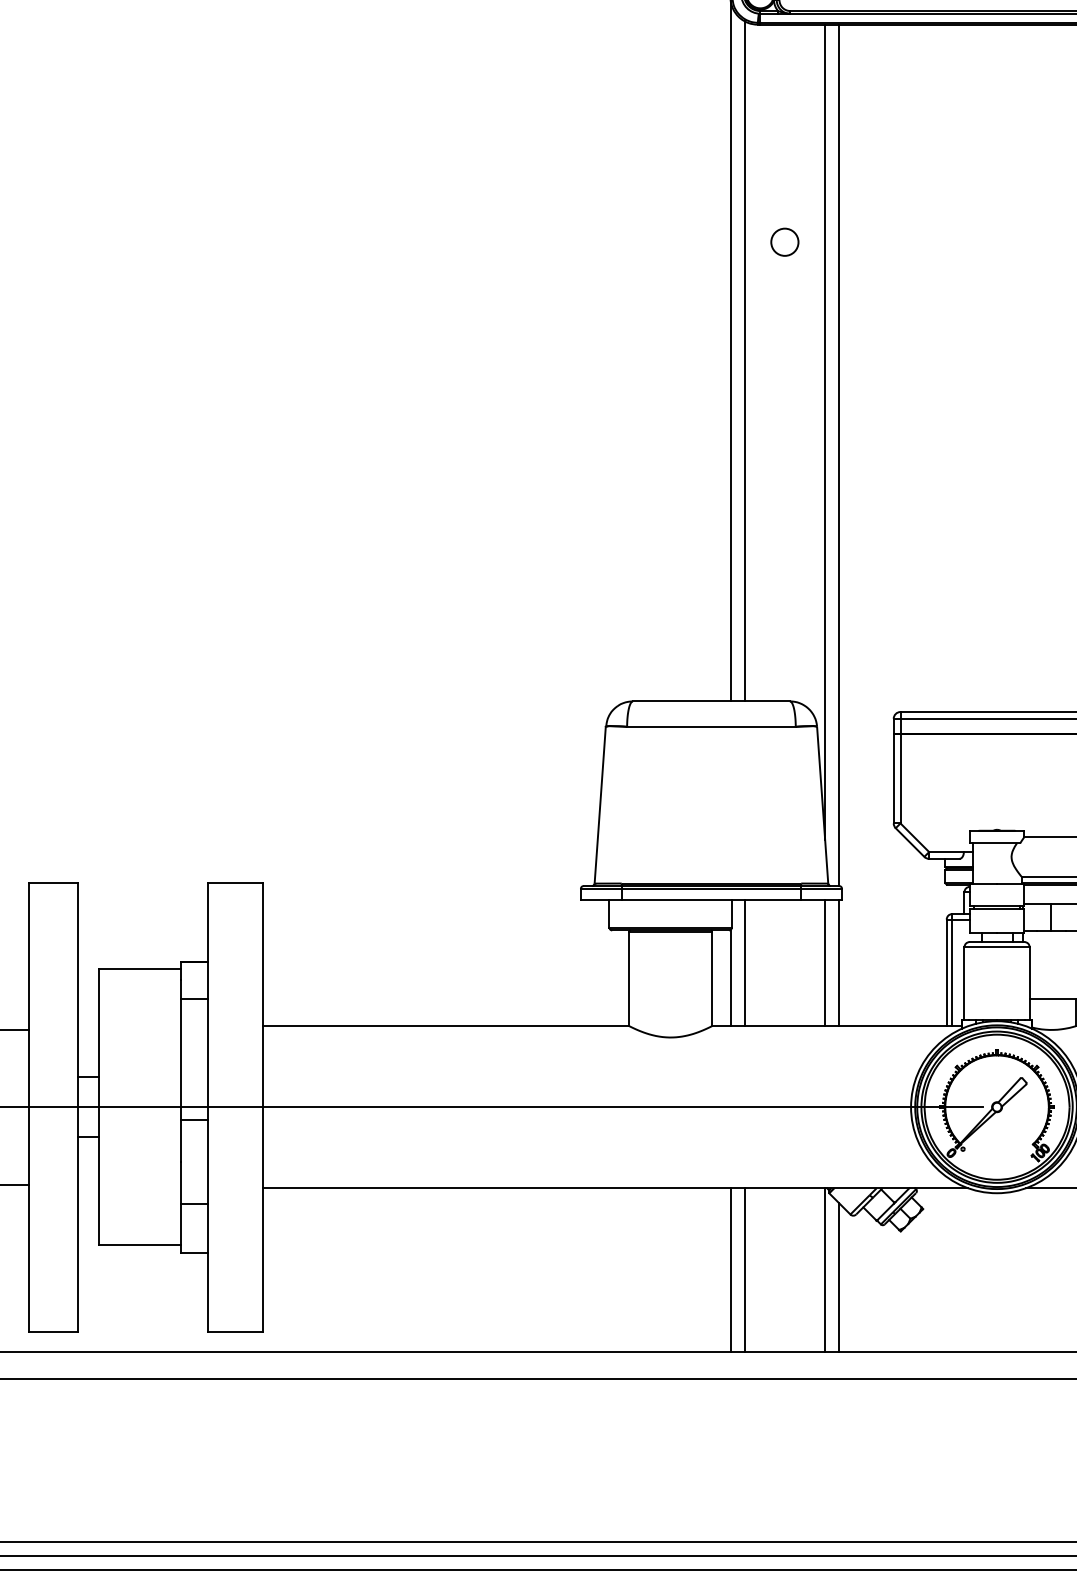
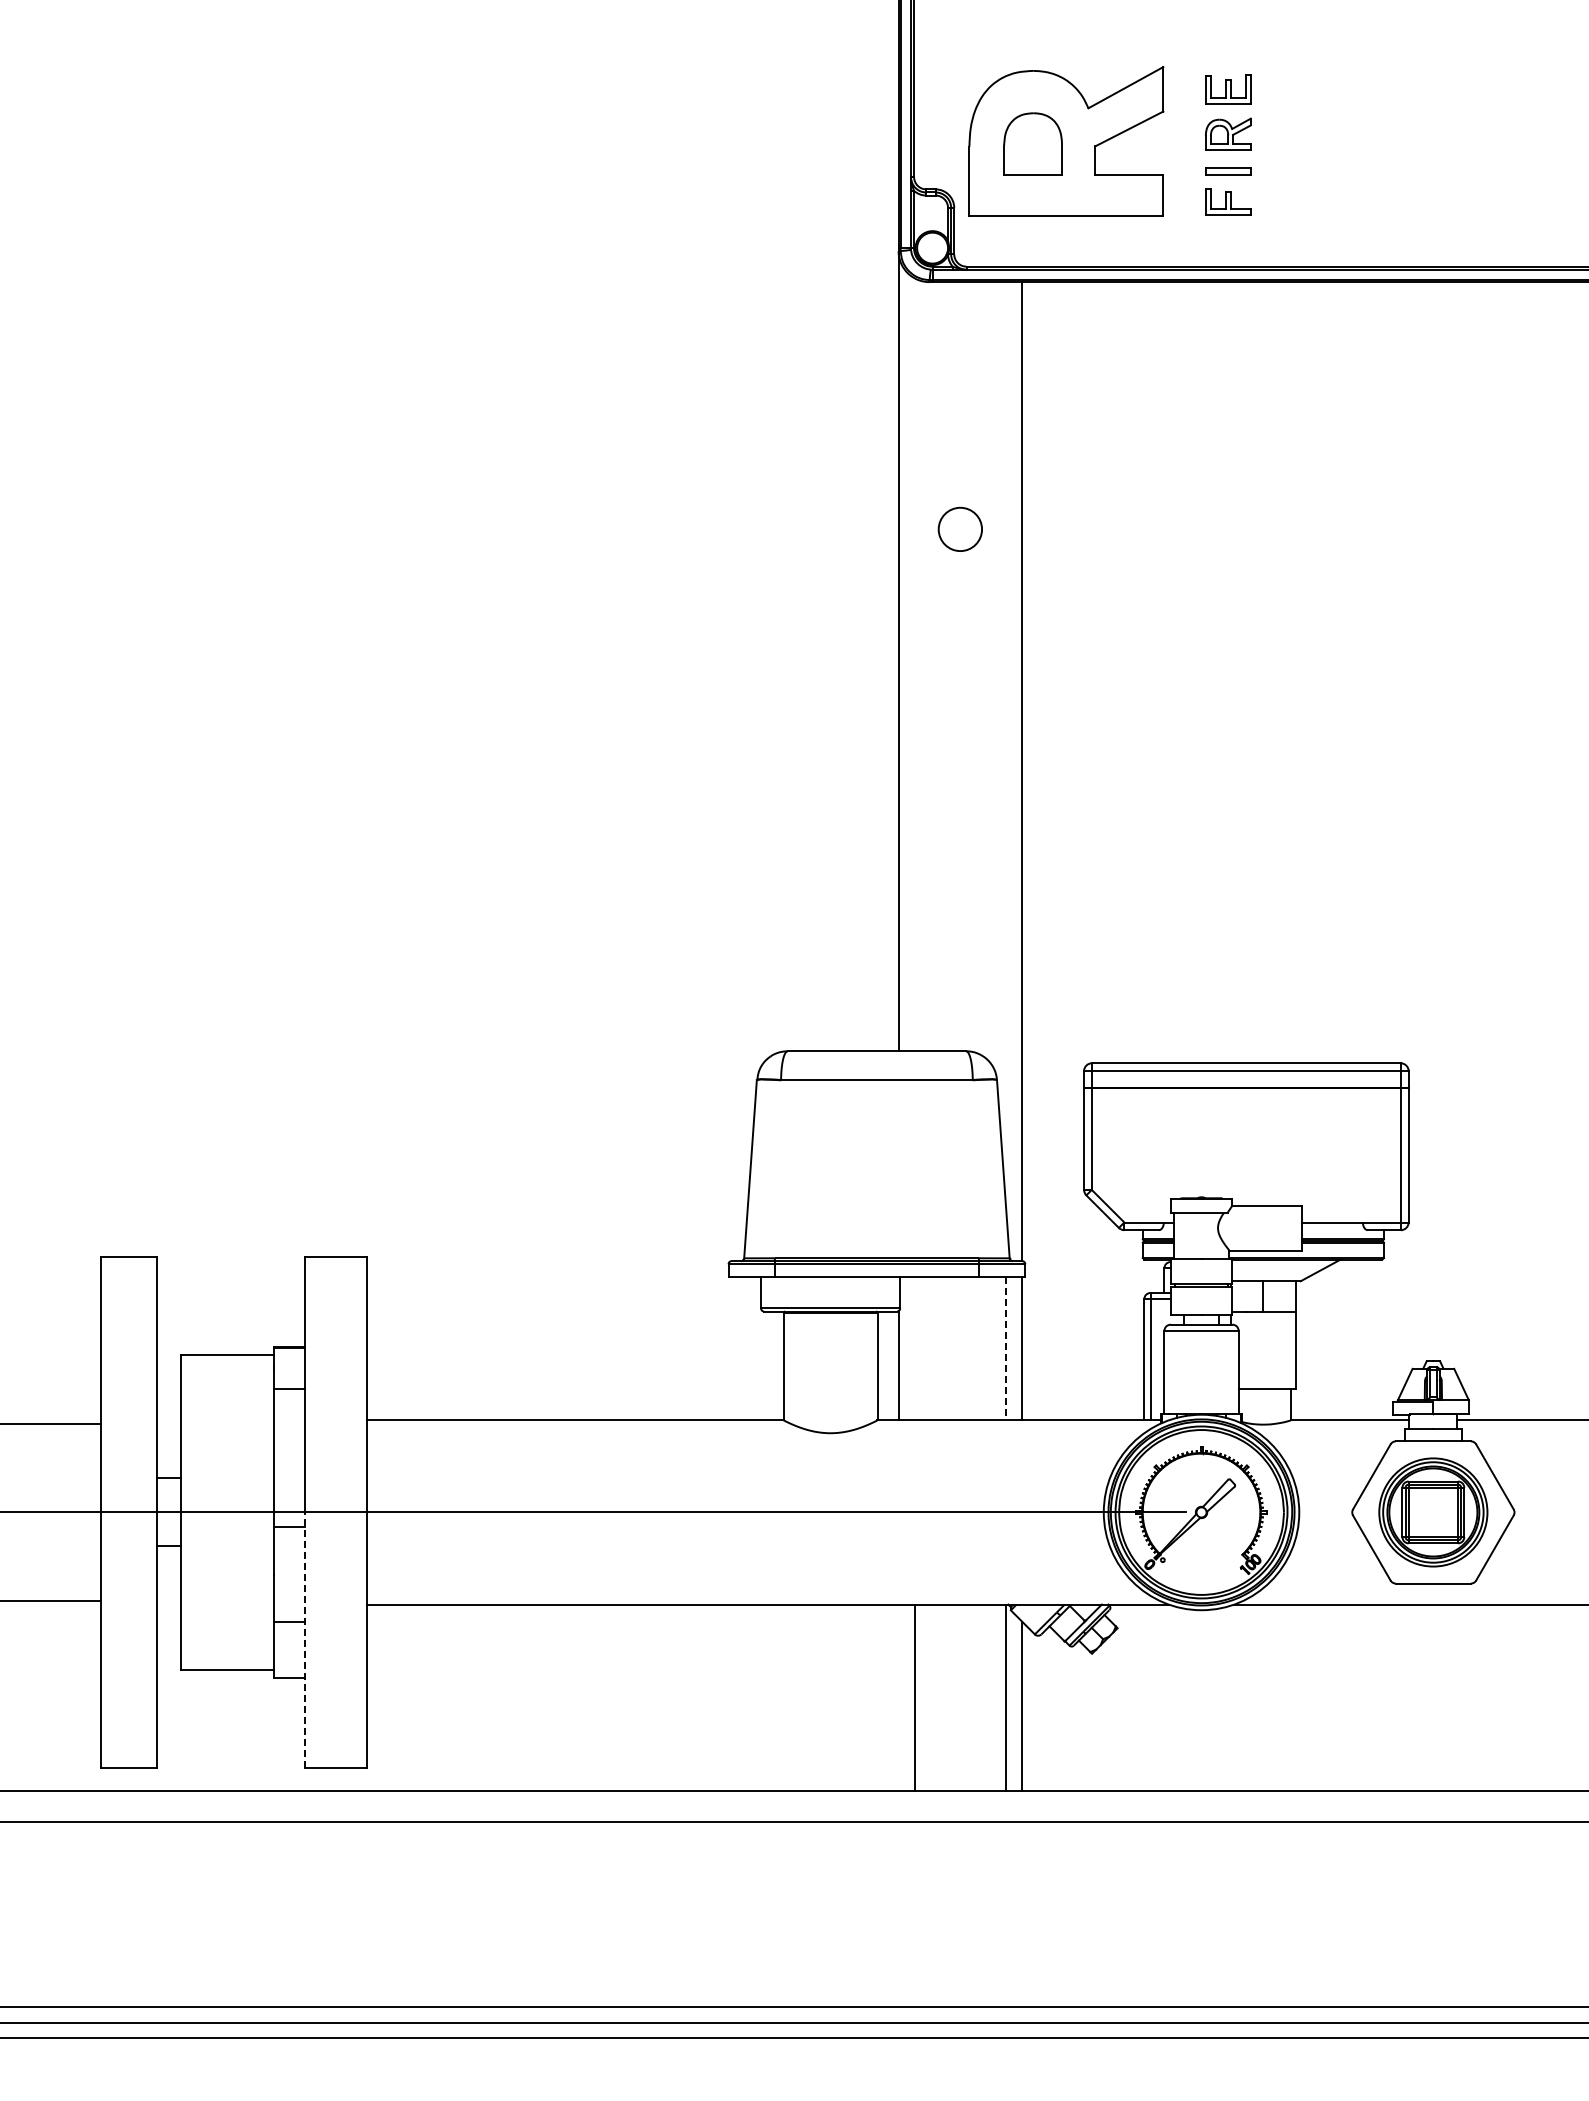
circle: (784, 242) -> (960, 529), size x1.4
line: (744, 361) -> (914, 664), removed
line: (825, 432) -> (1006, 745), removed
line: (744, 962) -> (914, 1348), removed
line: (825, 962) -> (1006, 1348), solid -> dashed
line: (208, 1218) -> (305, 1639), solid -> dashed
line: (730, 1270) -> (898, 1697), removed

